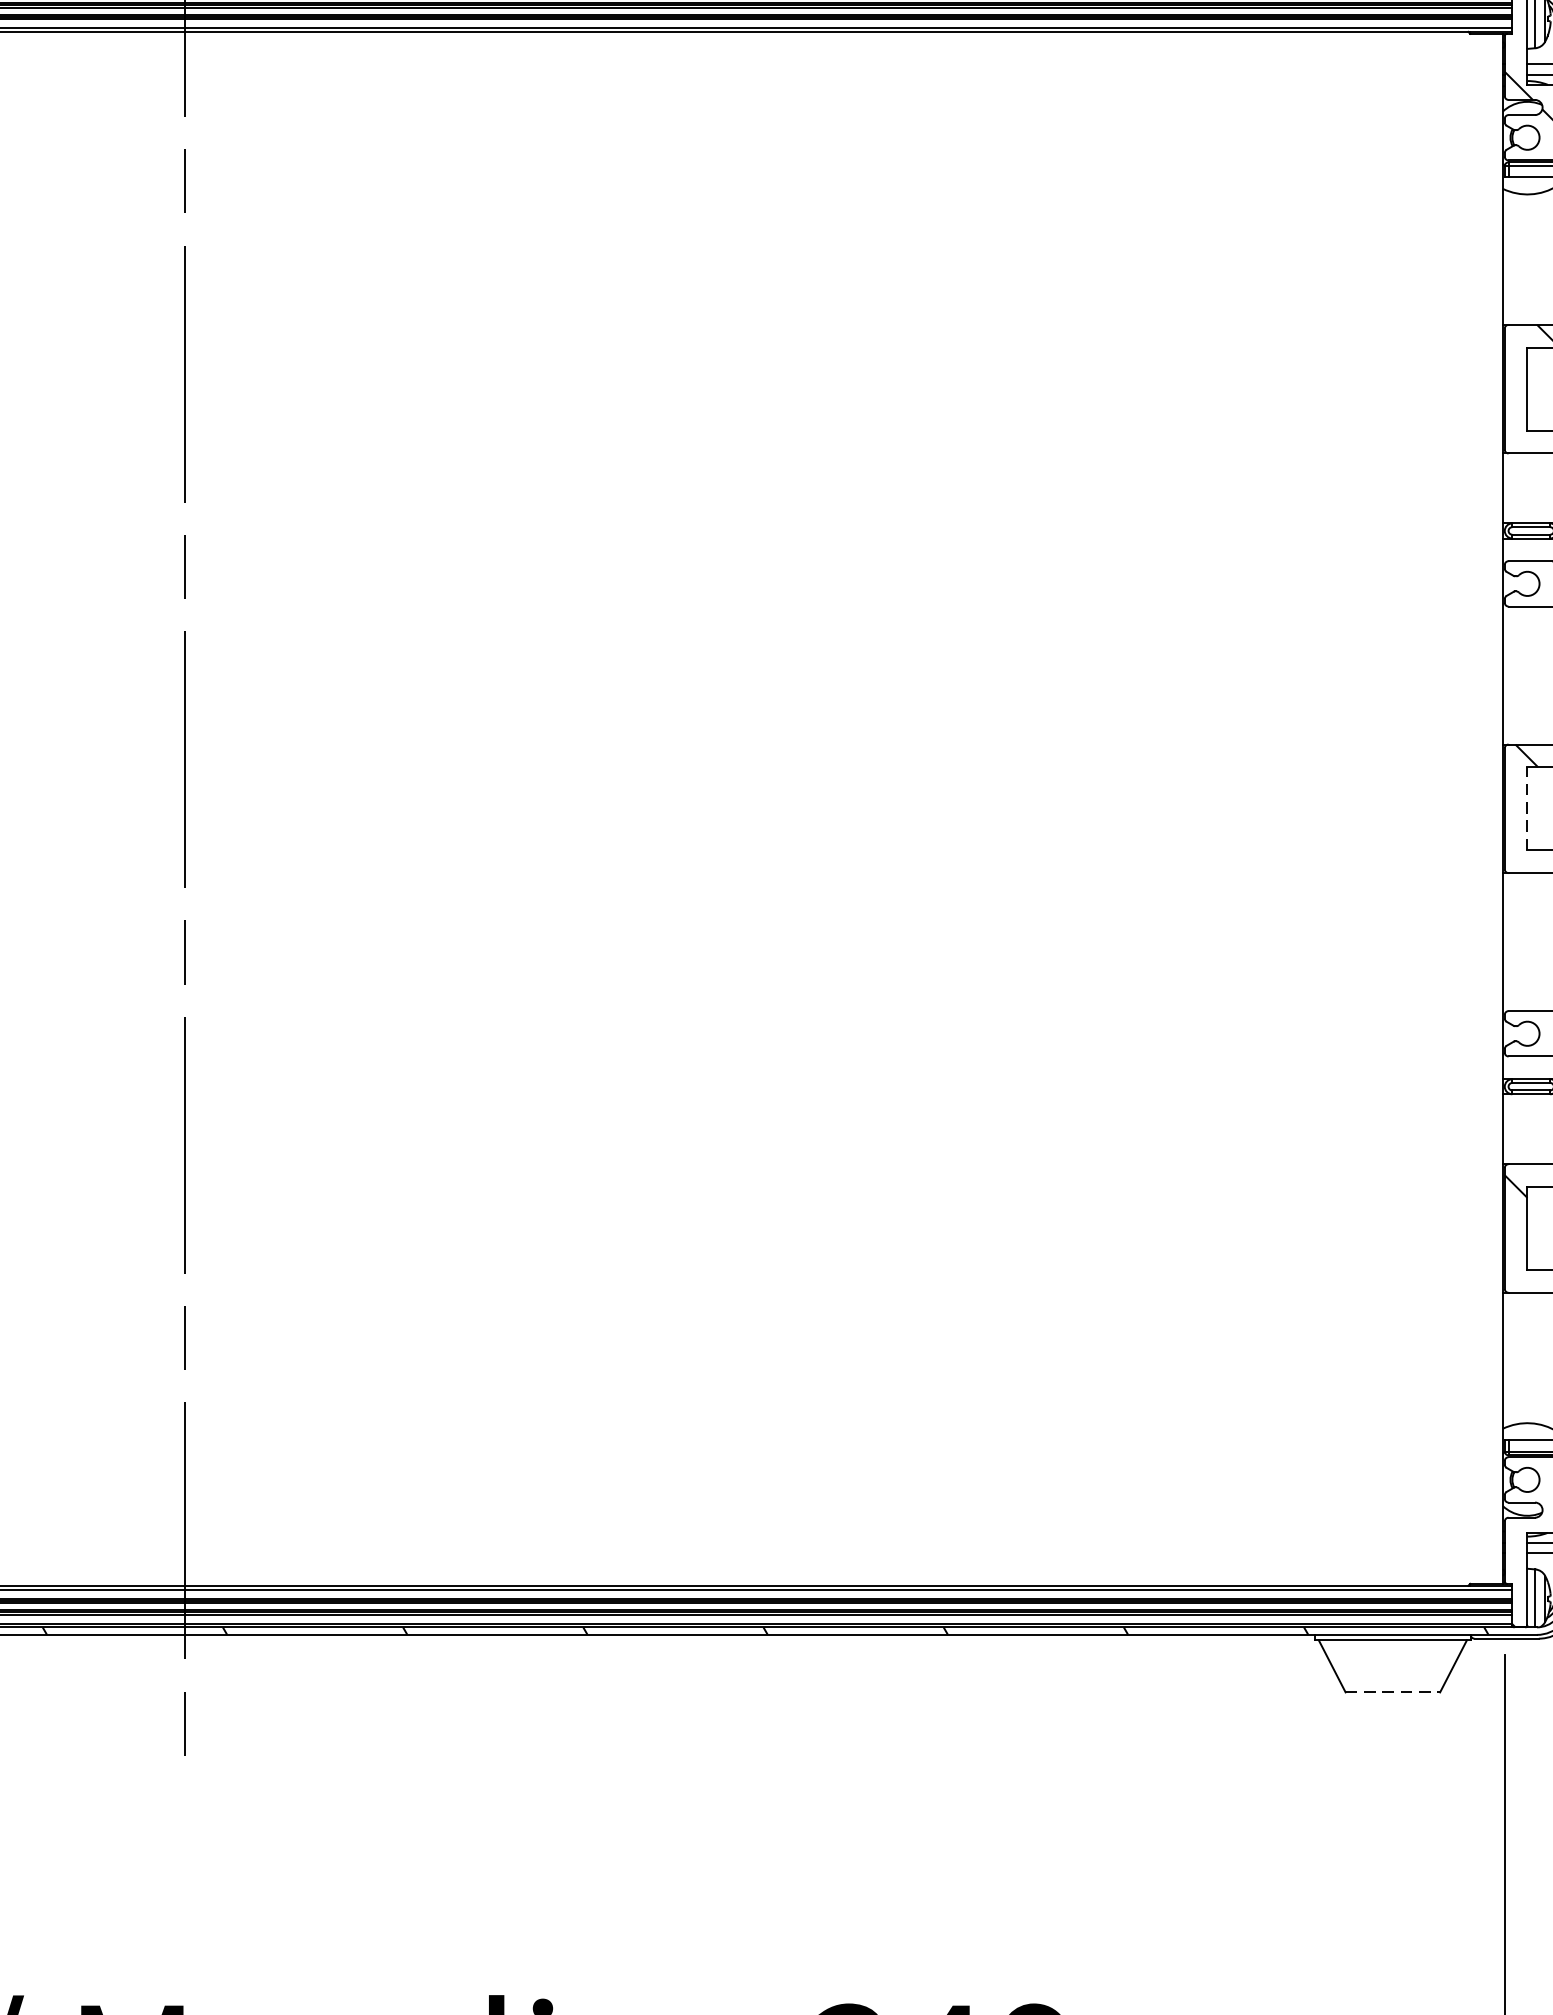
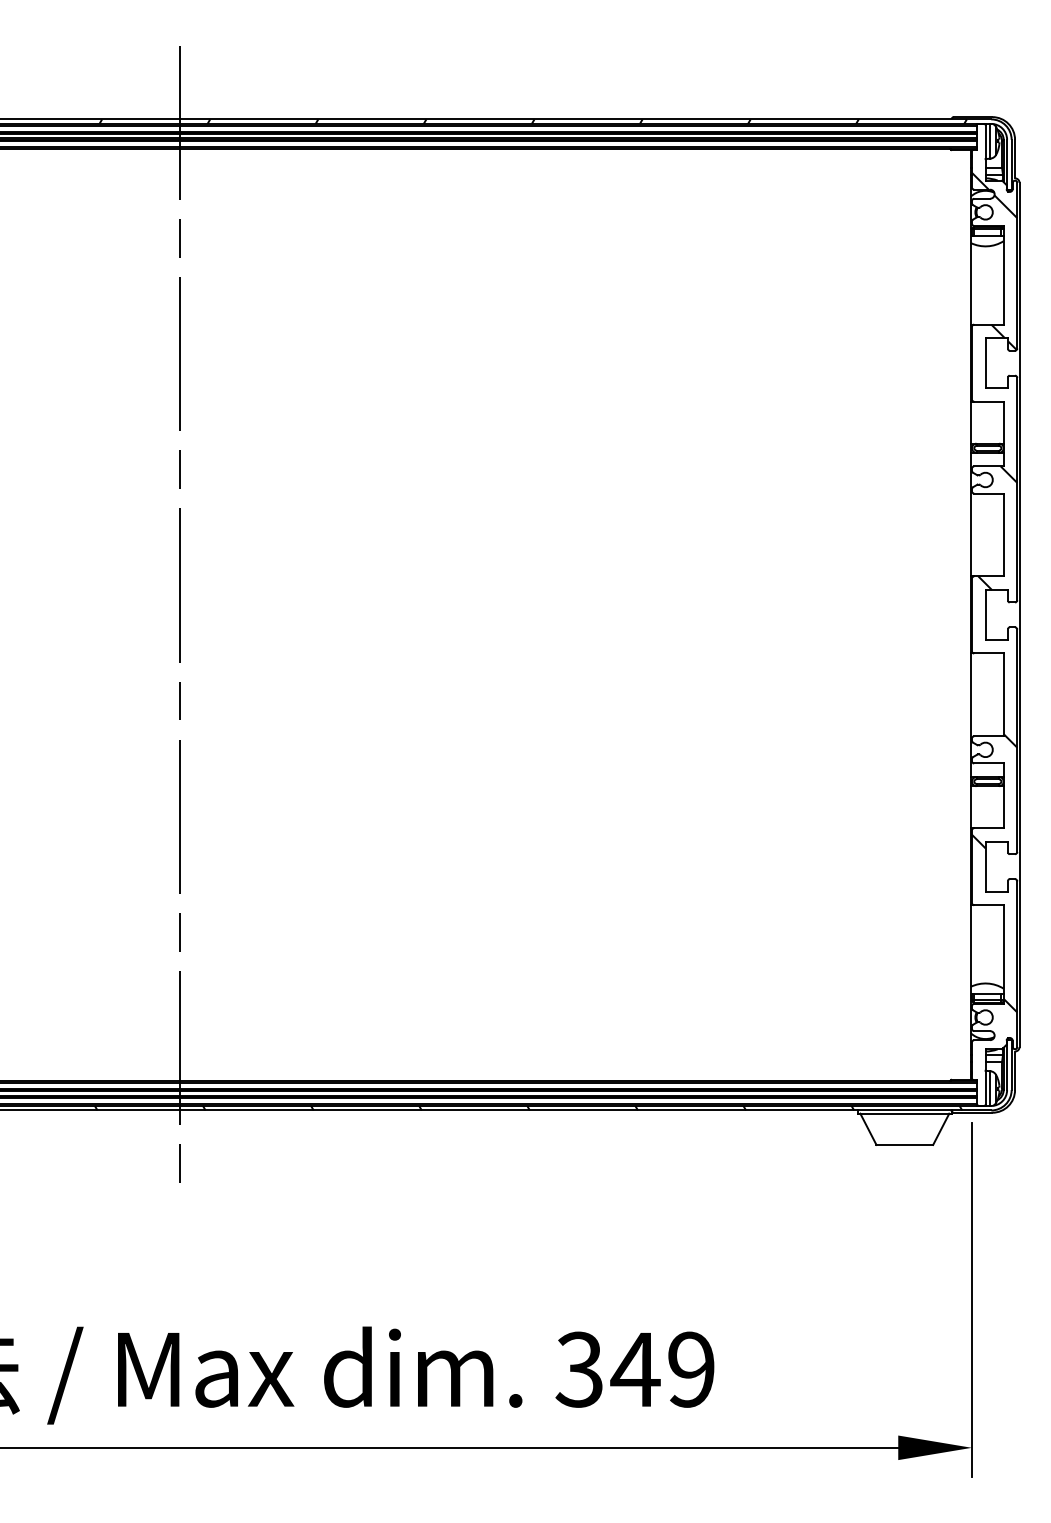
line: (1527, 808) -> (985, 614), dashed -> solid
line: (1393, 1691) -> (905, 1144), dashed -> solid

